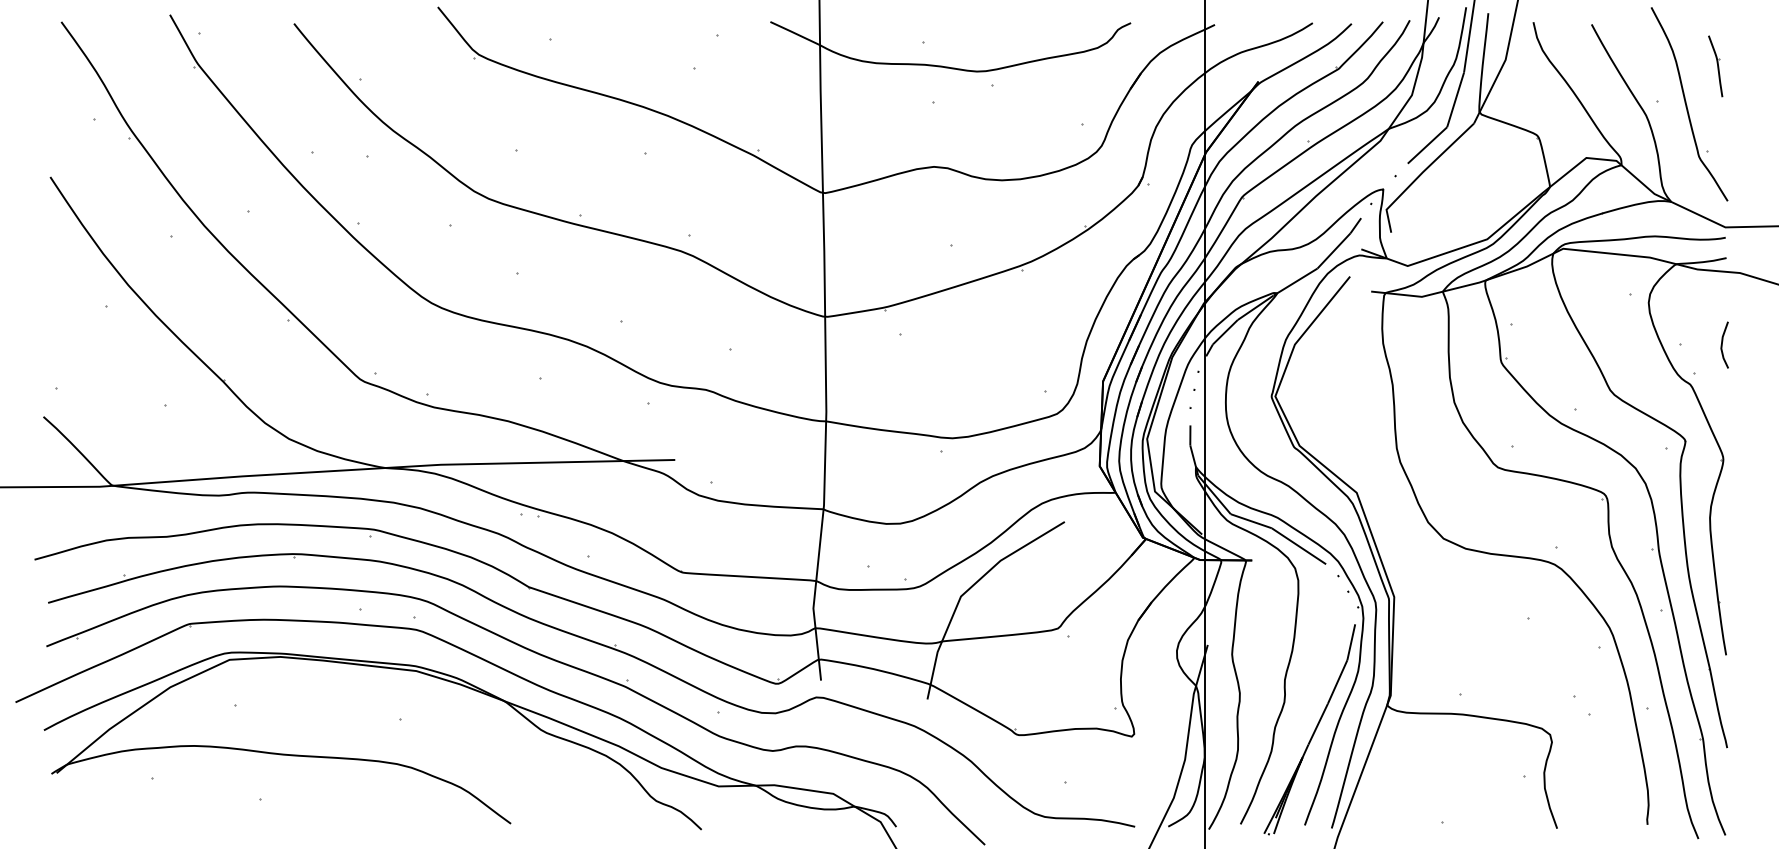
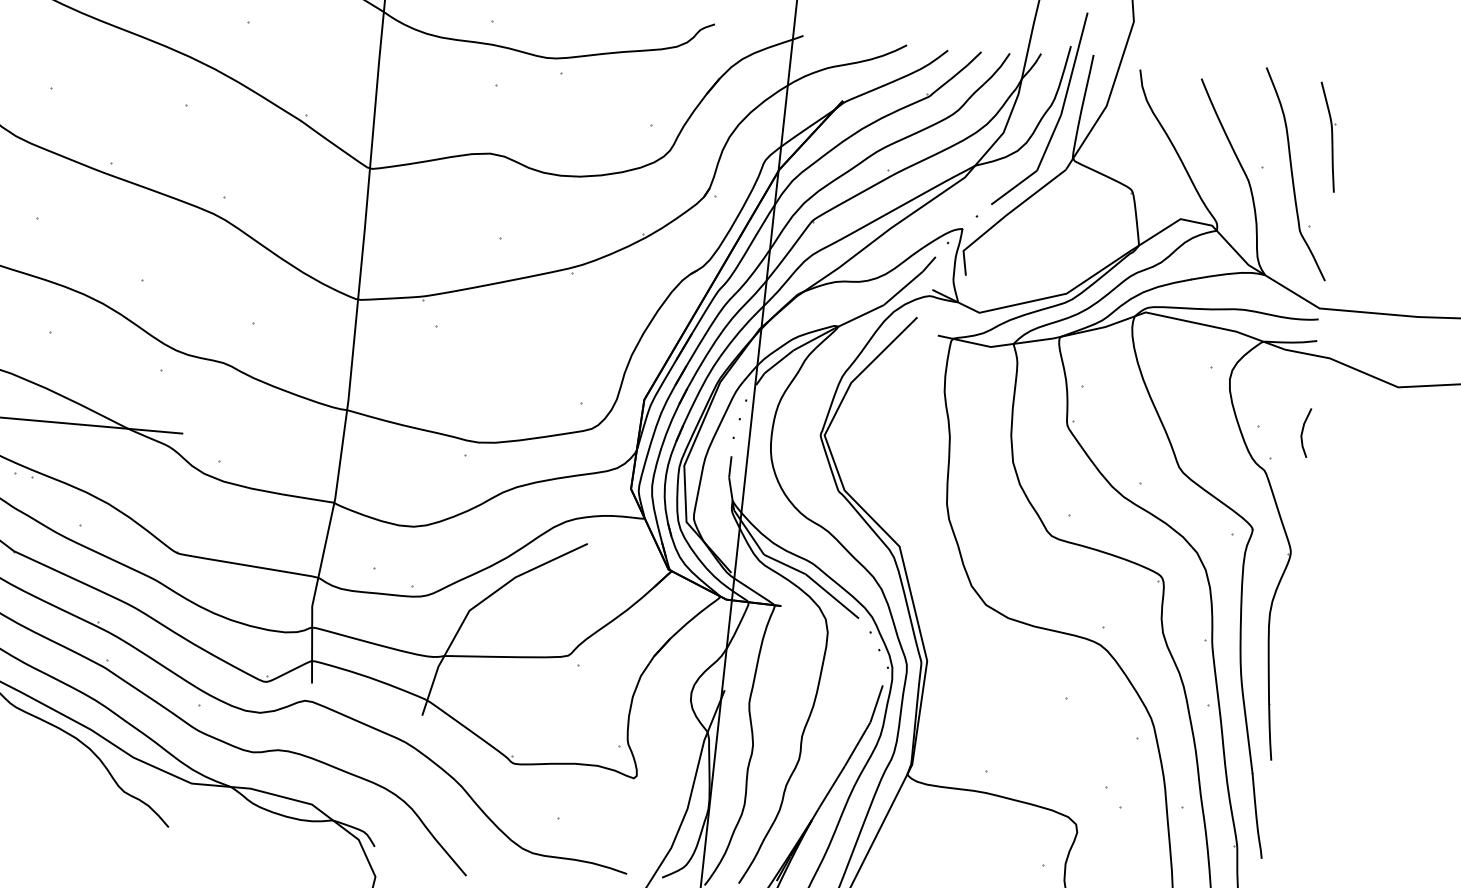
part: (1715, 66) -> (1327, 137), size x1.67

